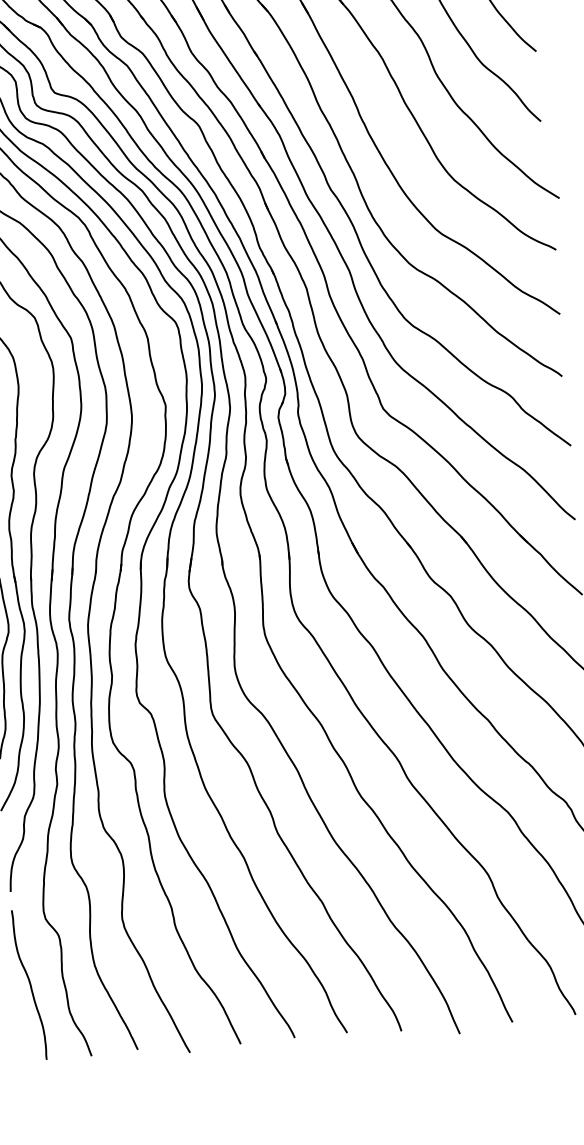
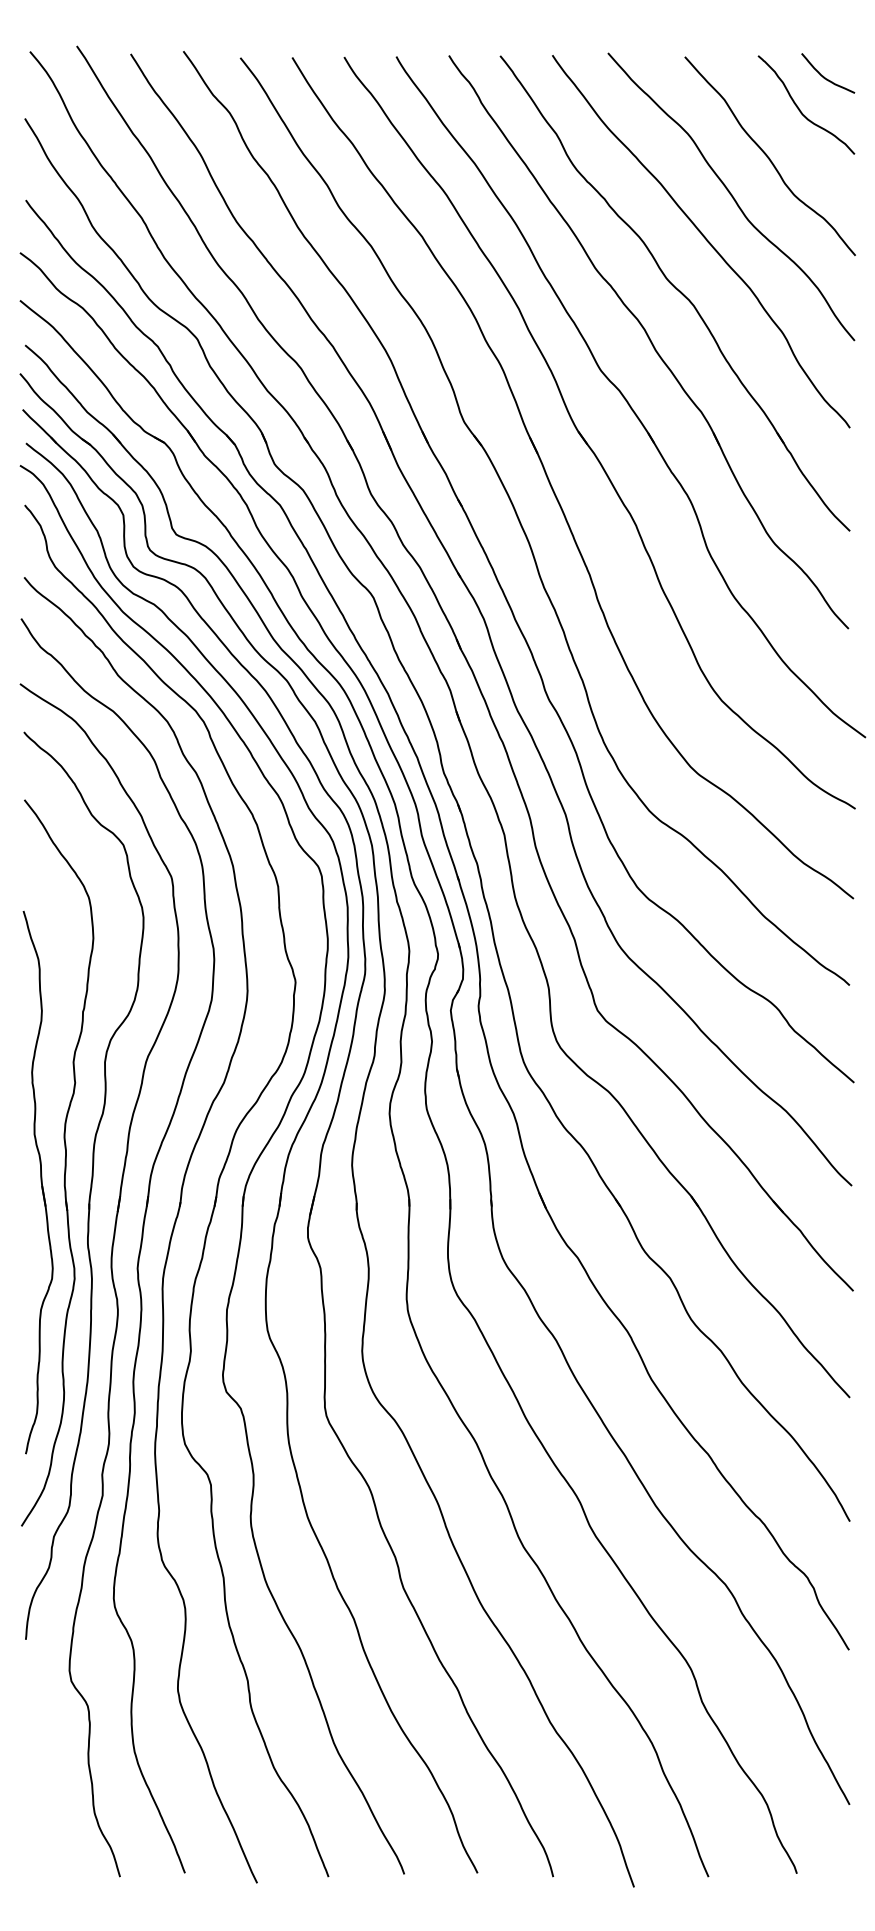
curve: (29, 983) -> (41, 1769), removed

